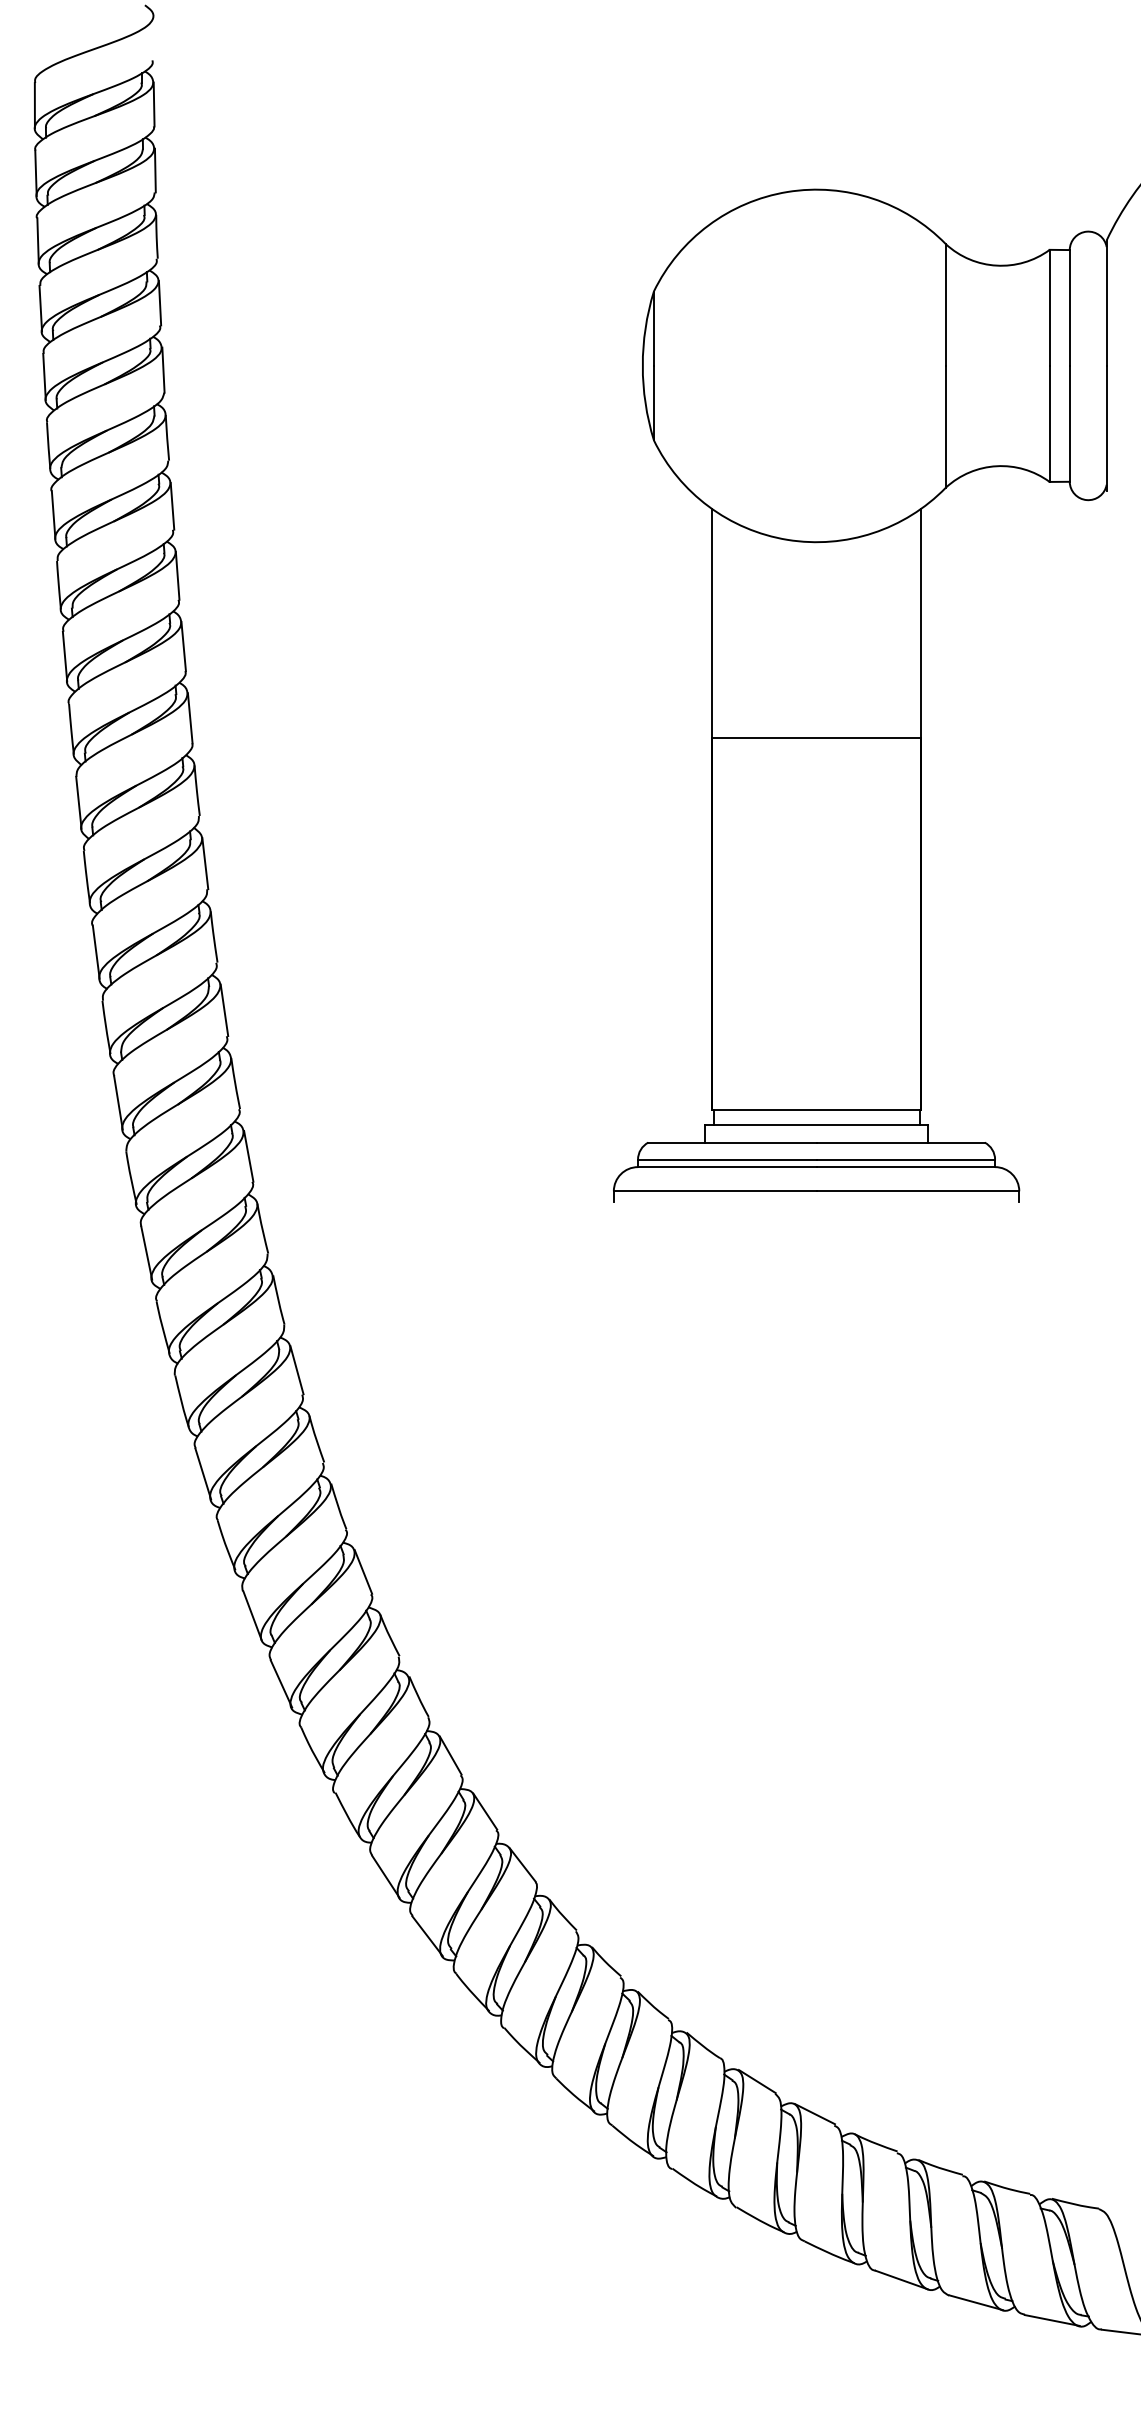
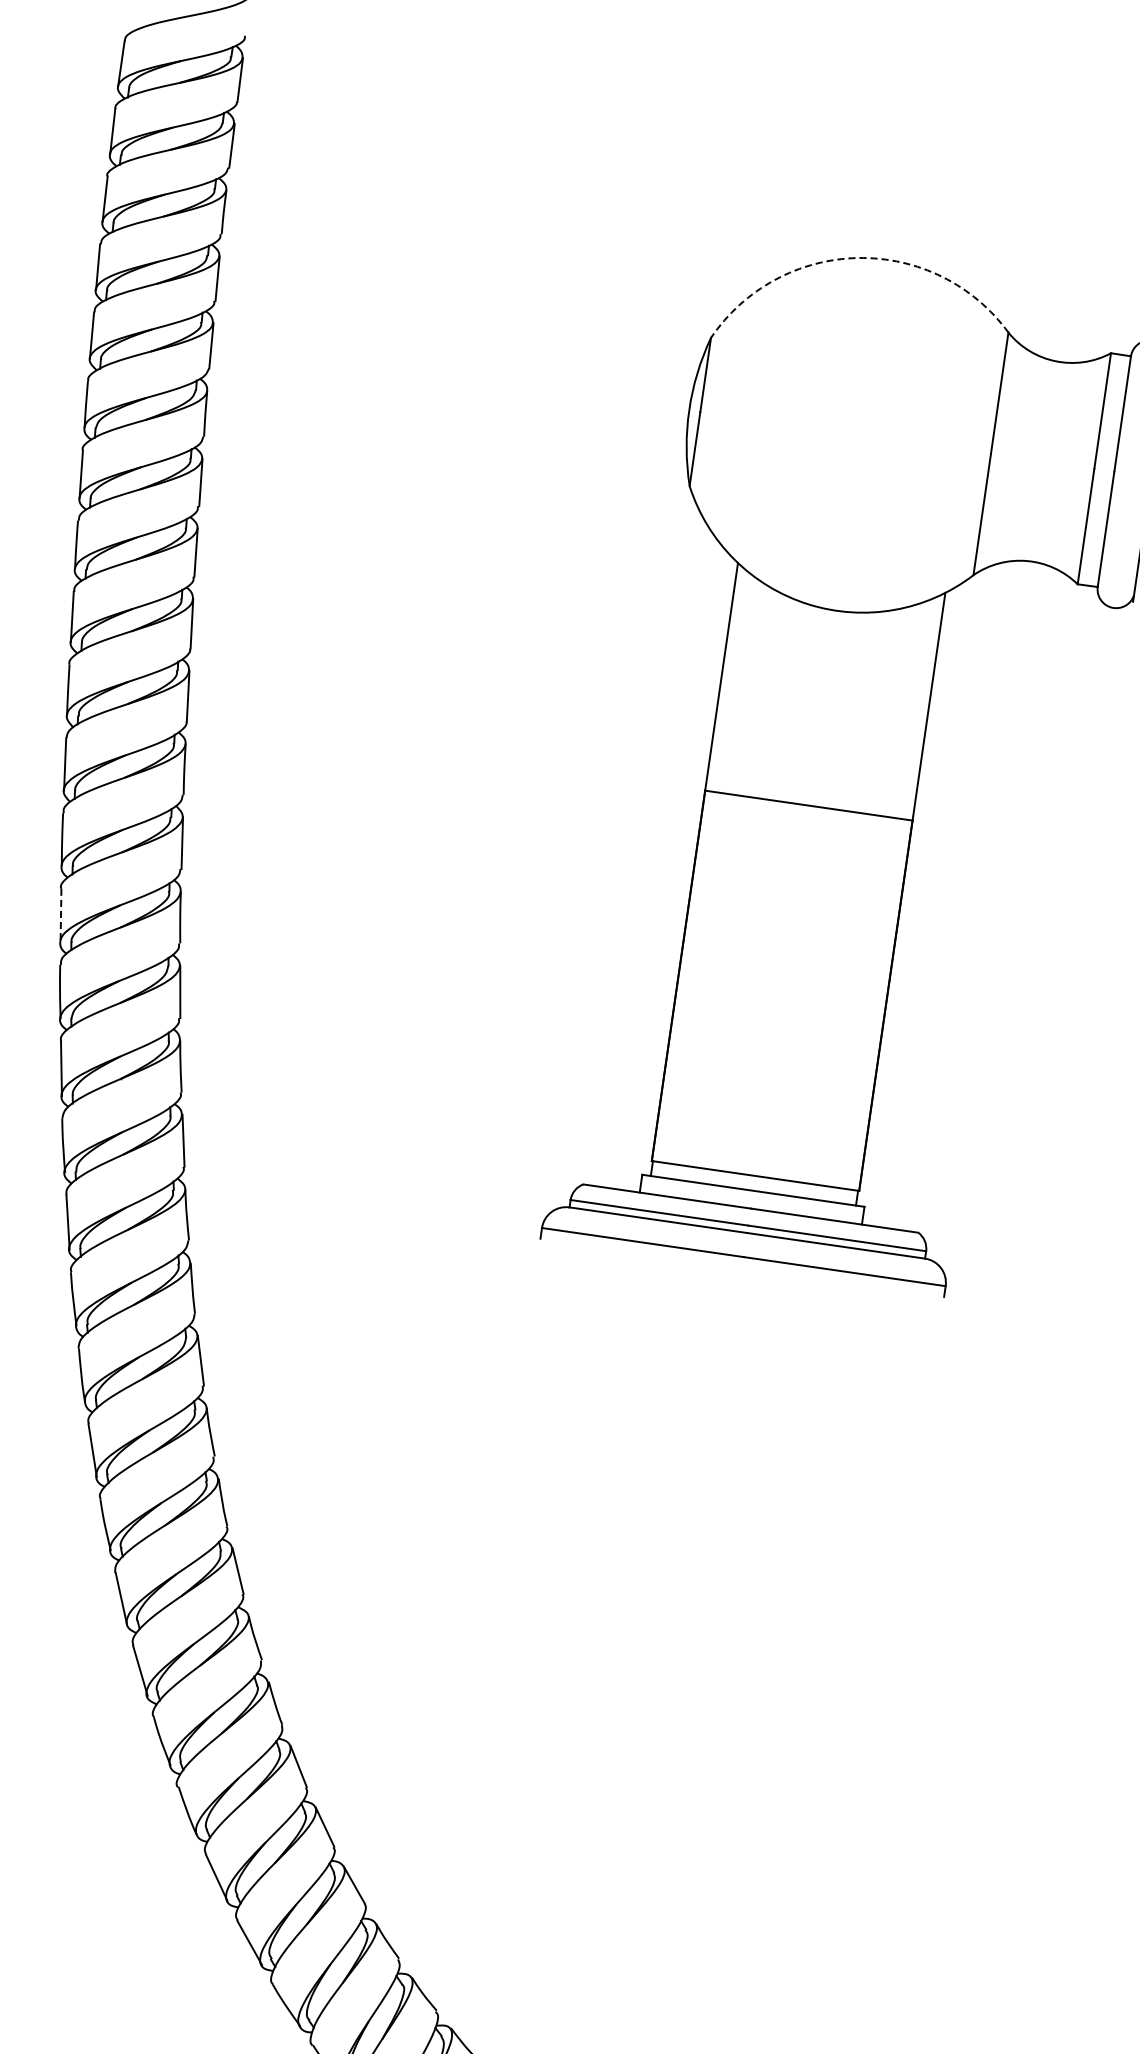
arc: (787, 192) -> (858, 258), solid -> dashed
line: (96, 952) -> (61, 916), solid -> dashed

